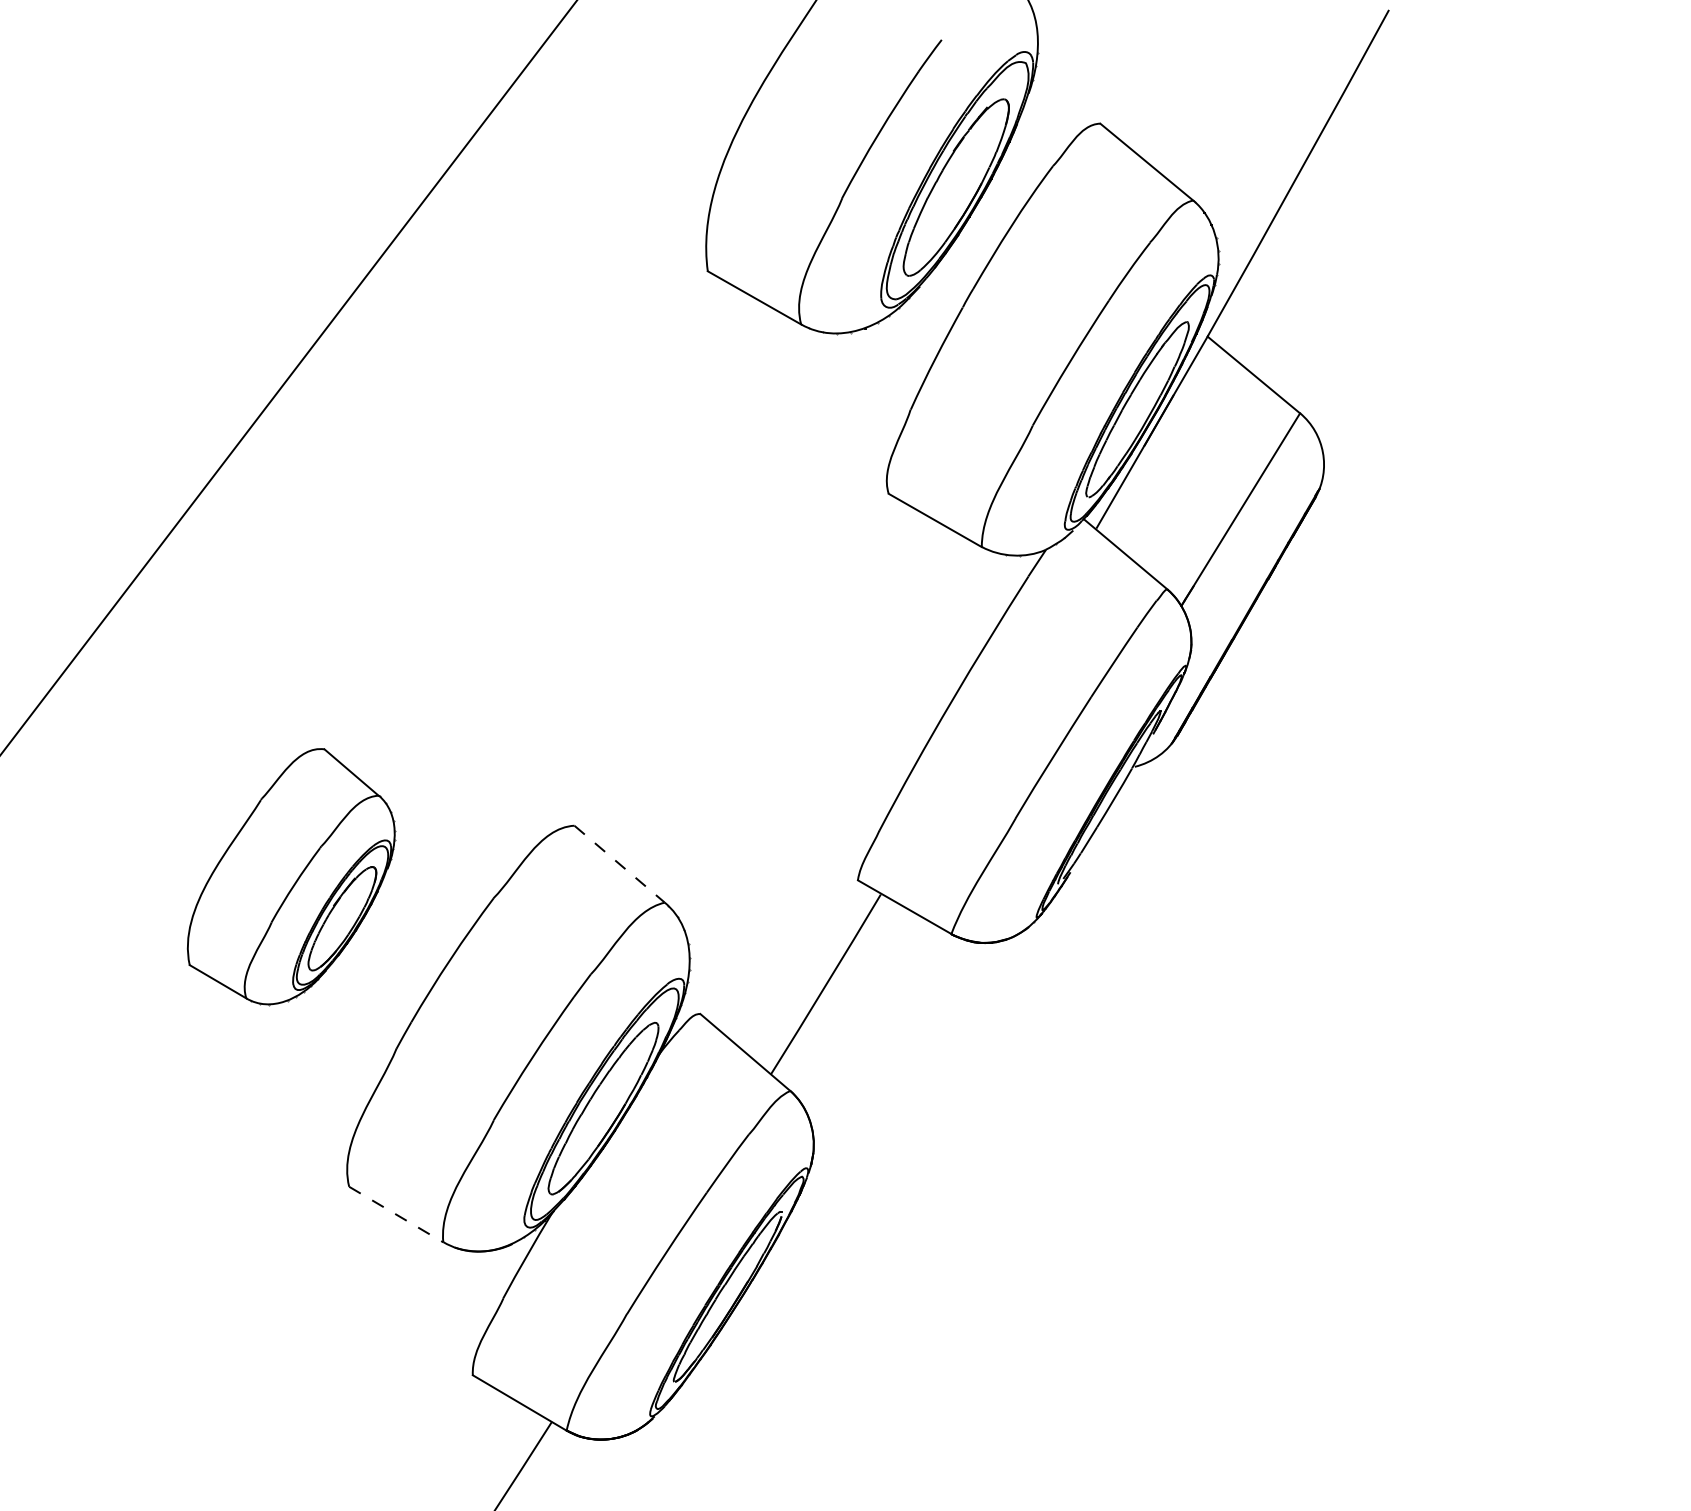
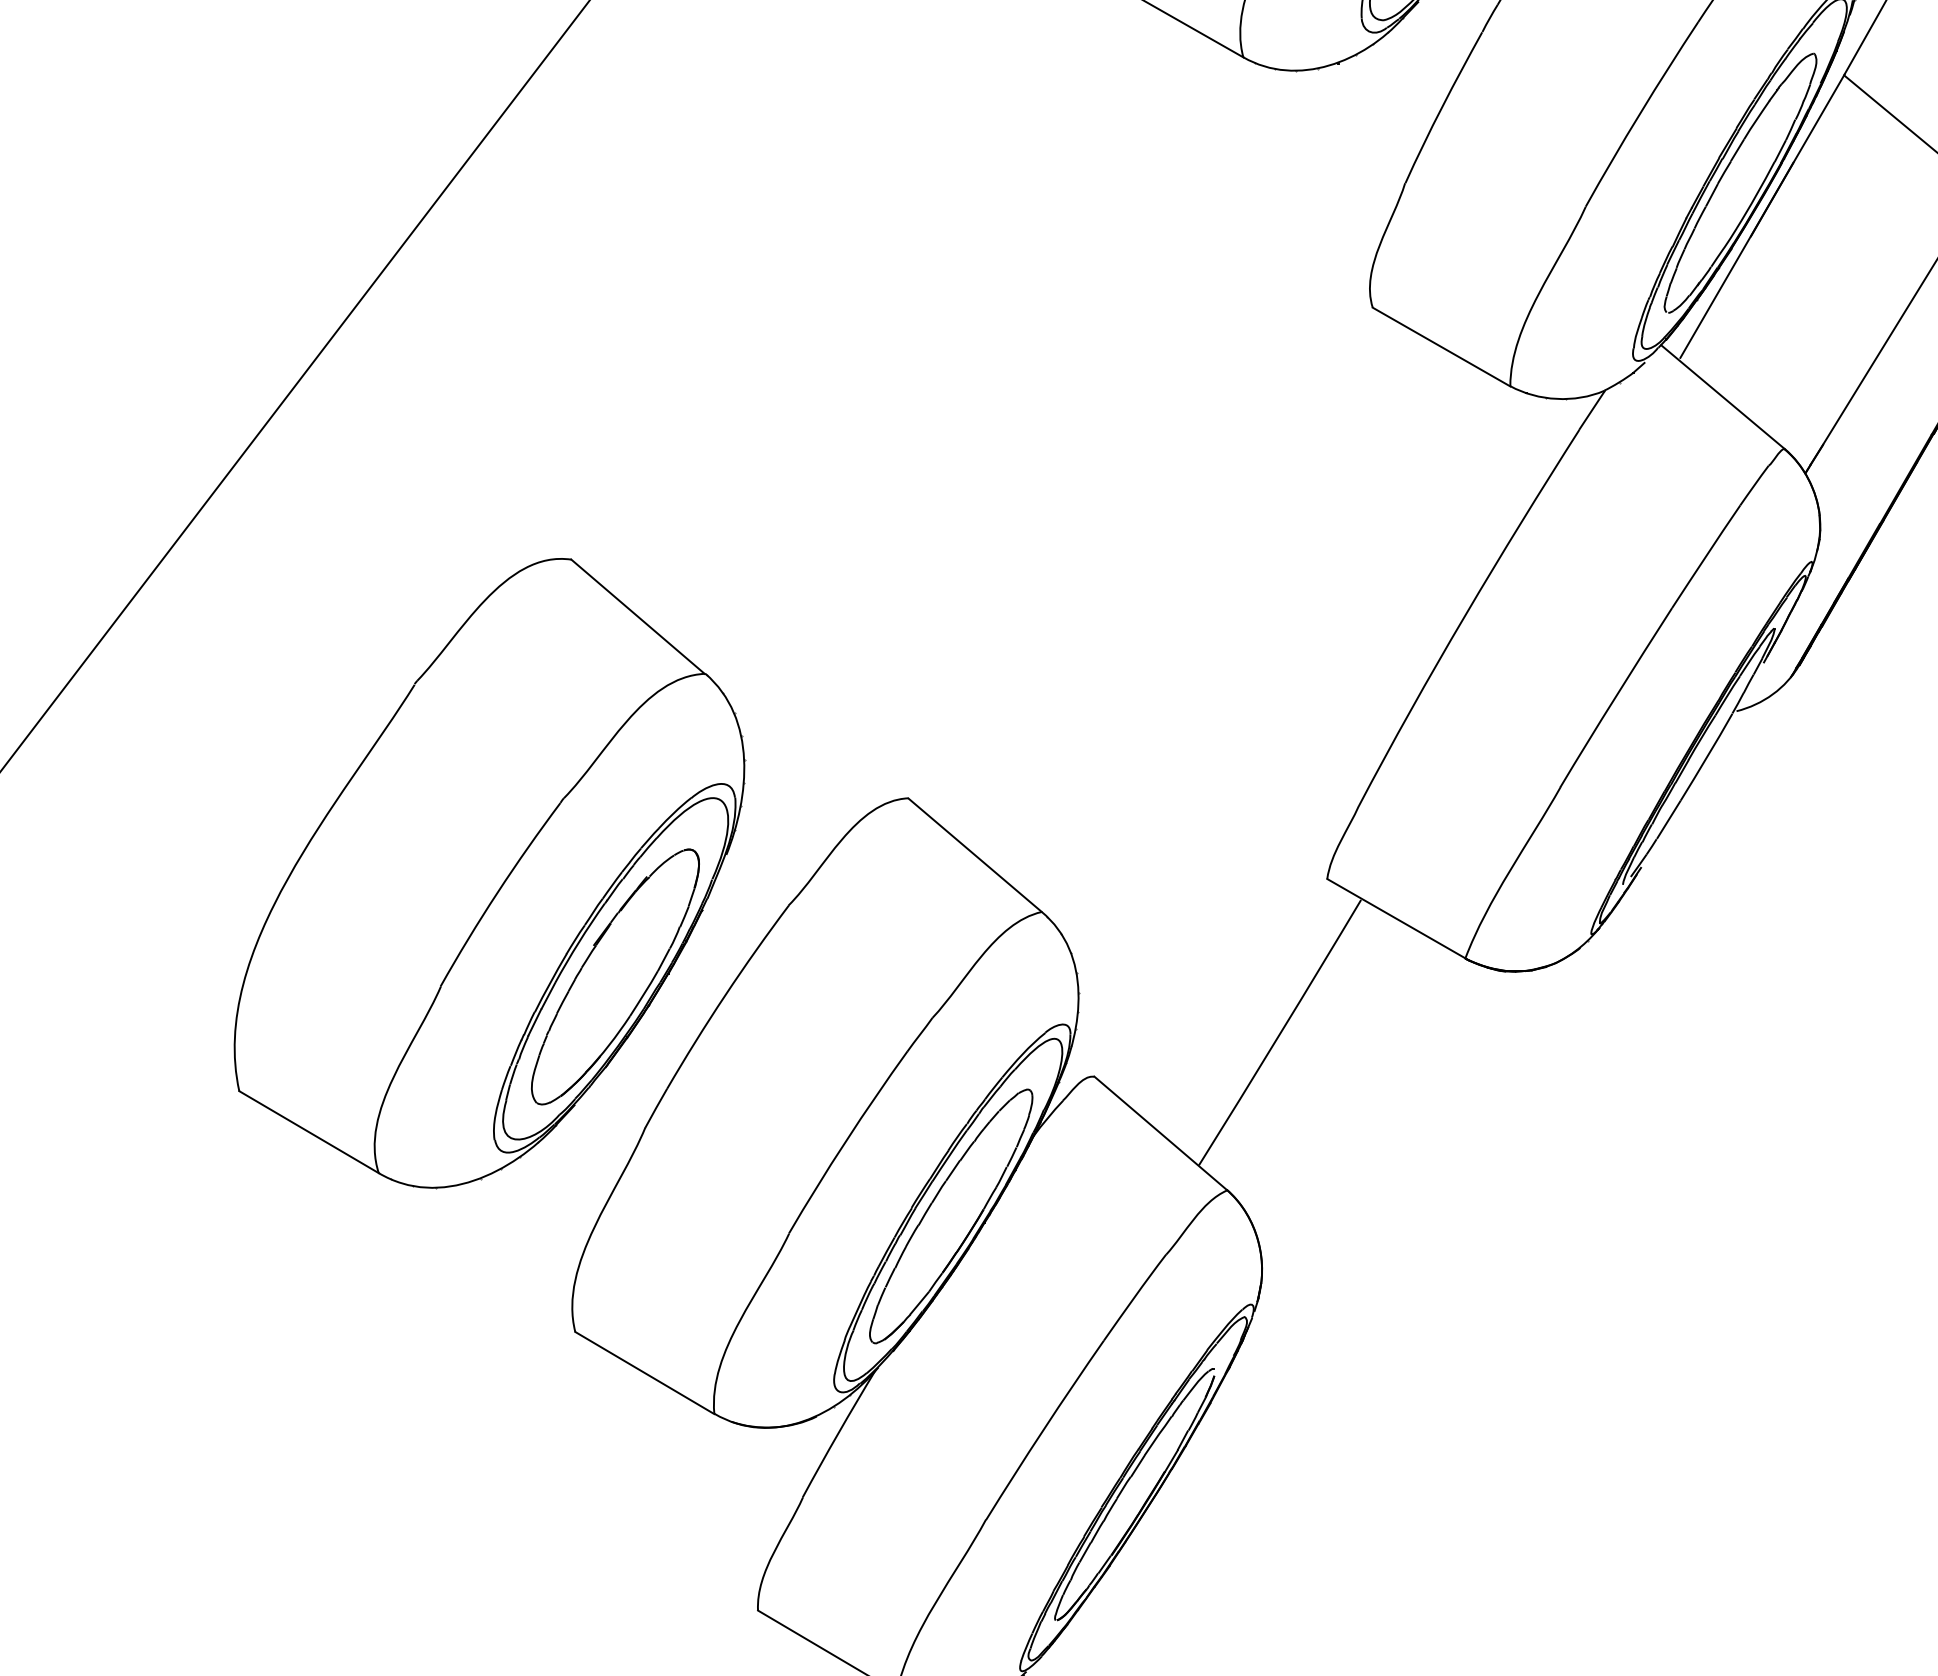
line: (619, 864) -> (974, 855), dashed -> solid
part: (291, 876) -> (489, 873), size x1.67
line: (396, 1214) -> (645, 1372), dashed -> solid

